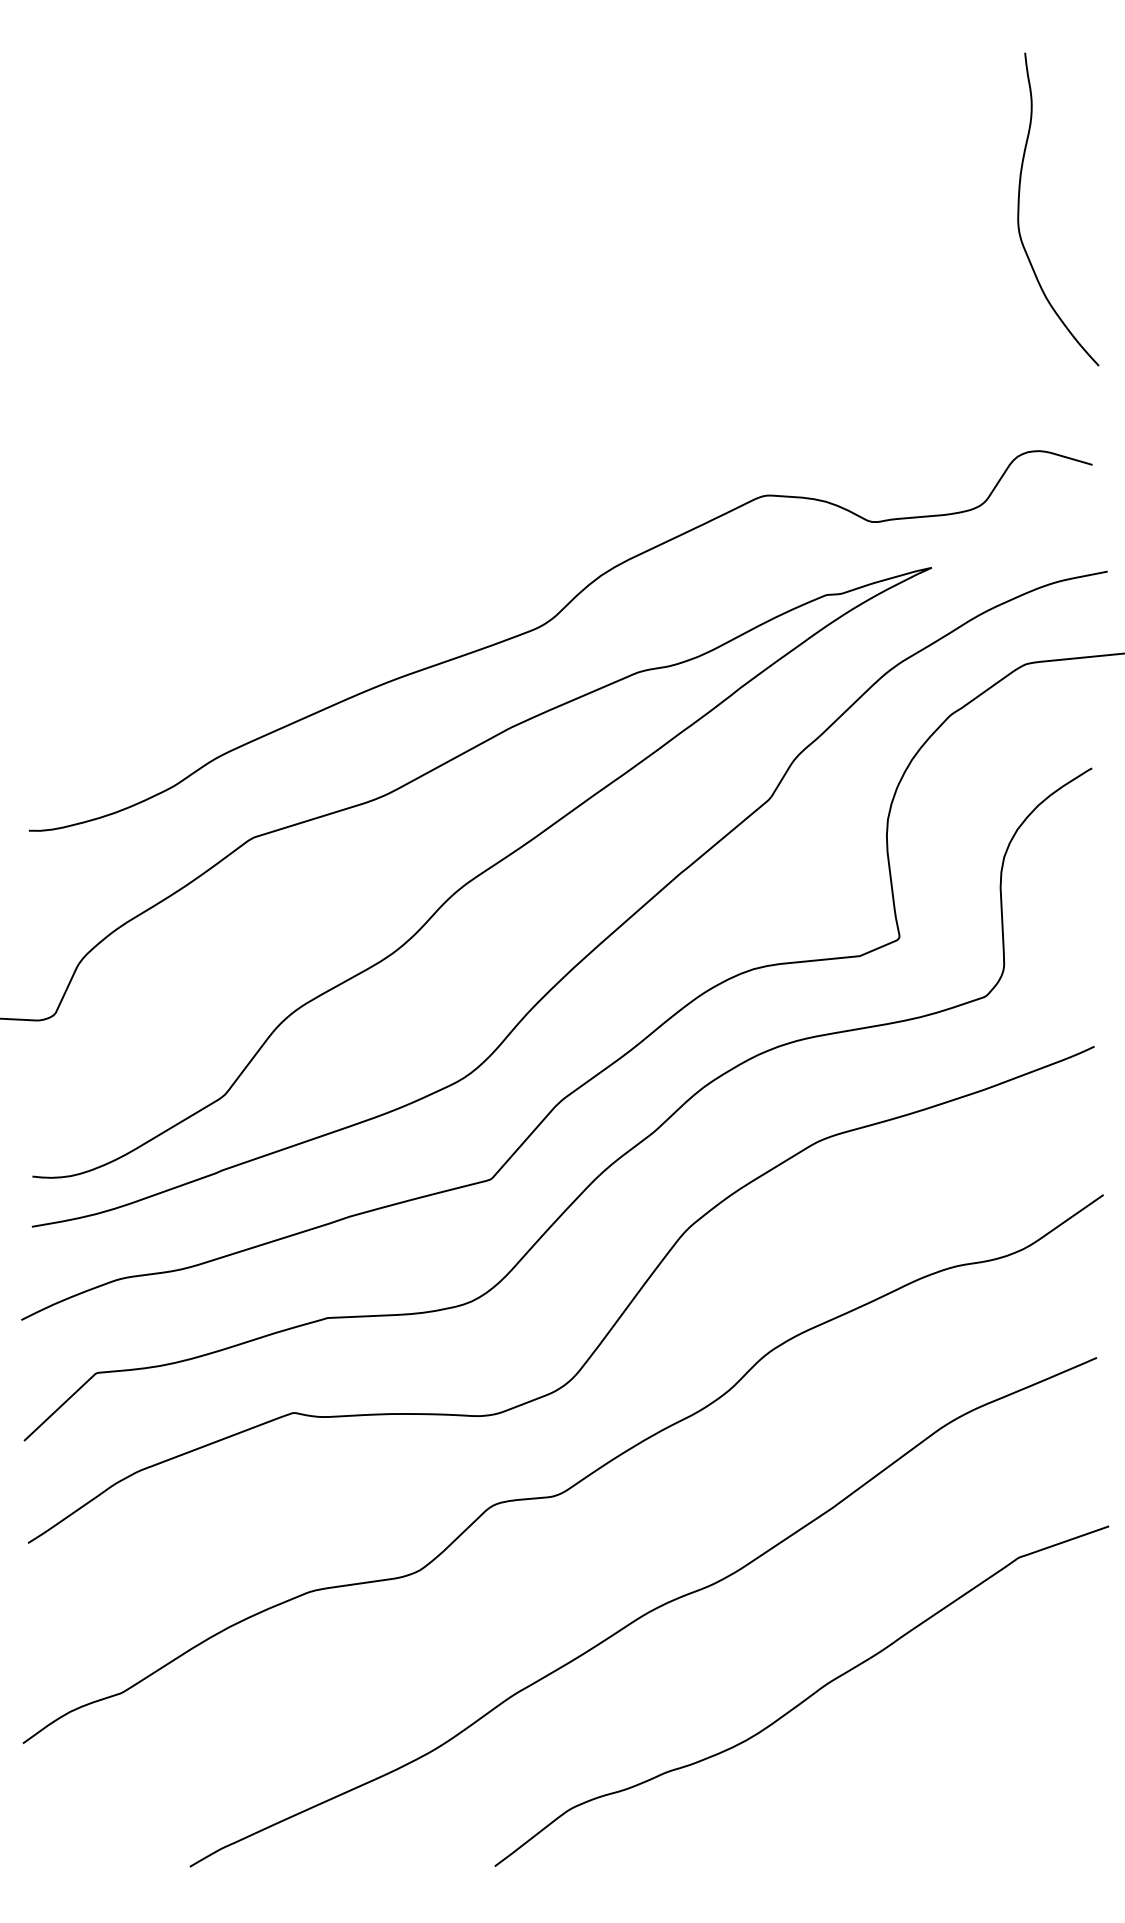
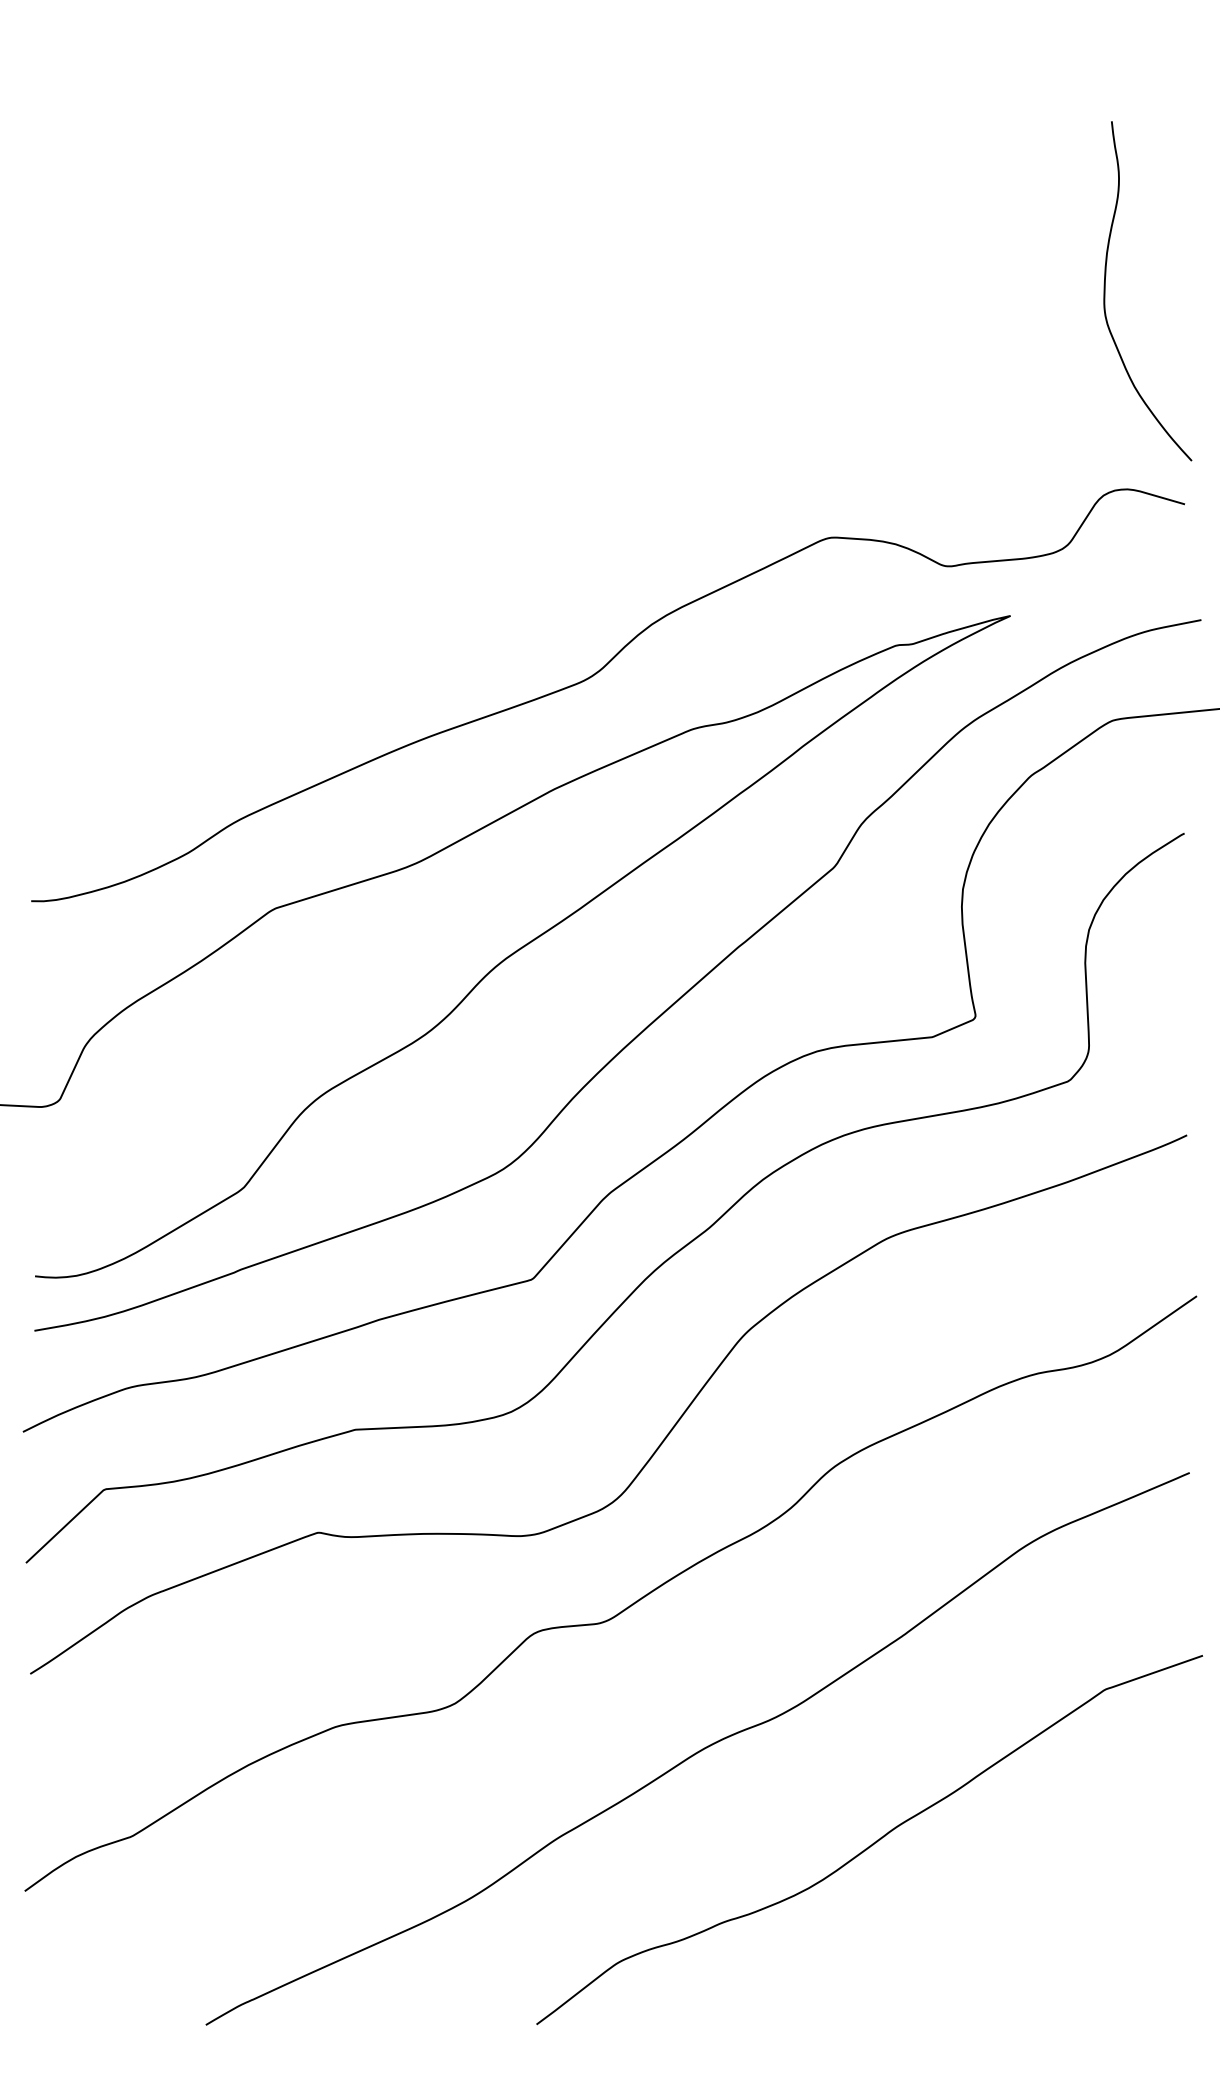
curve: (1019, 209) -> (1105, 291), moved

